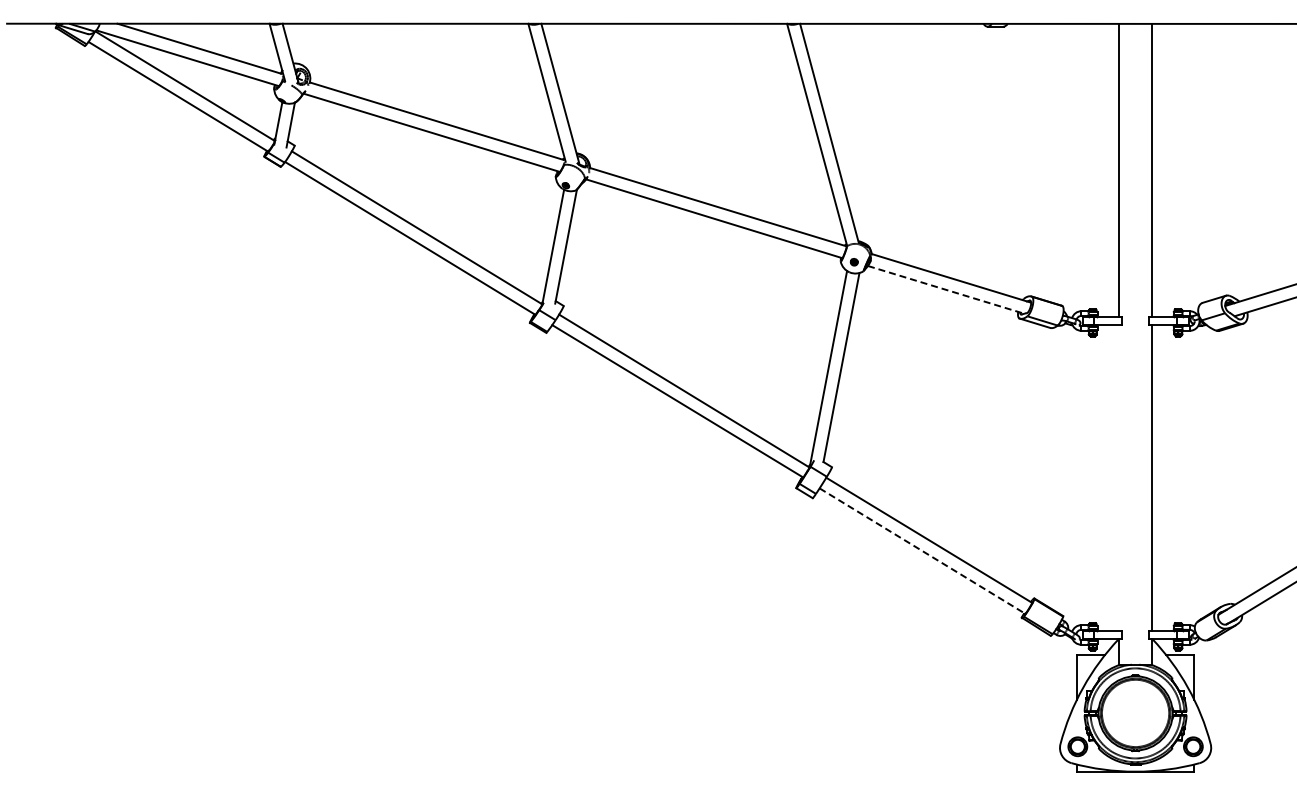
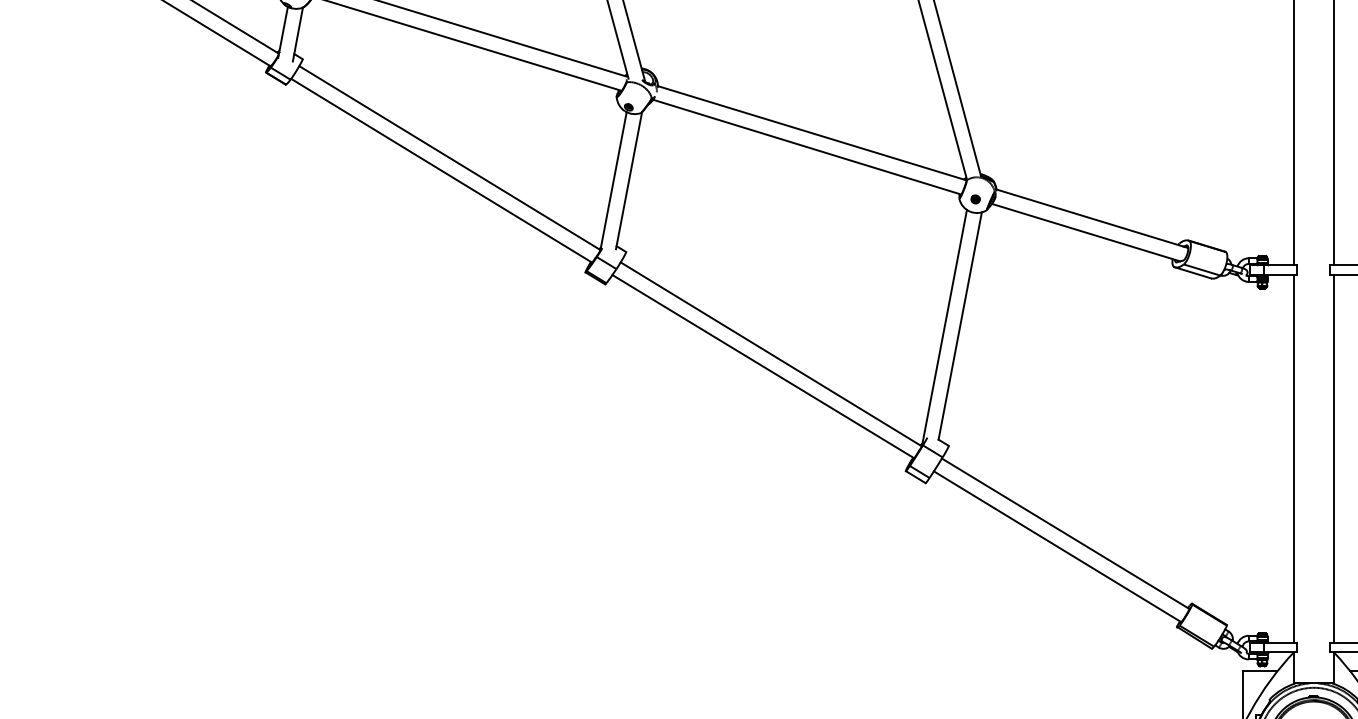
line: (946, 289) -> (1086, 232), dashed -> solid
line: (1119, 477) -> (1294, 458), added
line: (922, 551) -> (1057, 547), dashed -> solid

